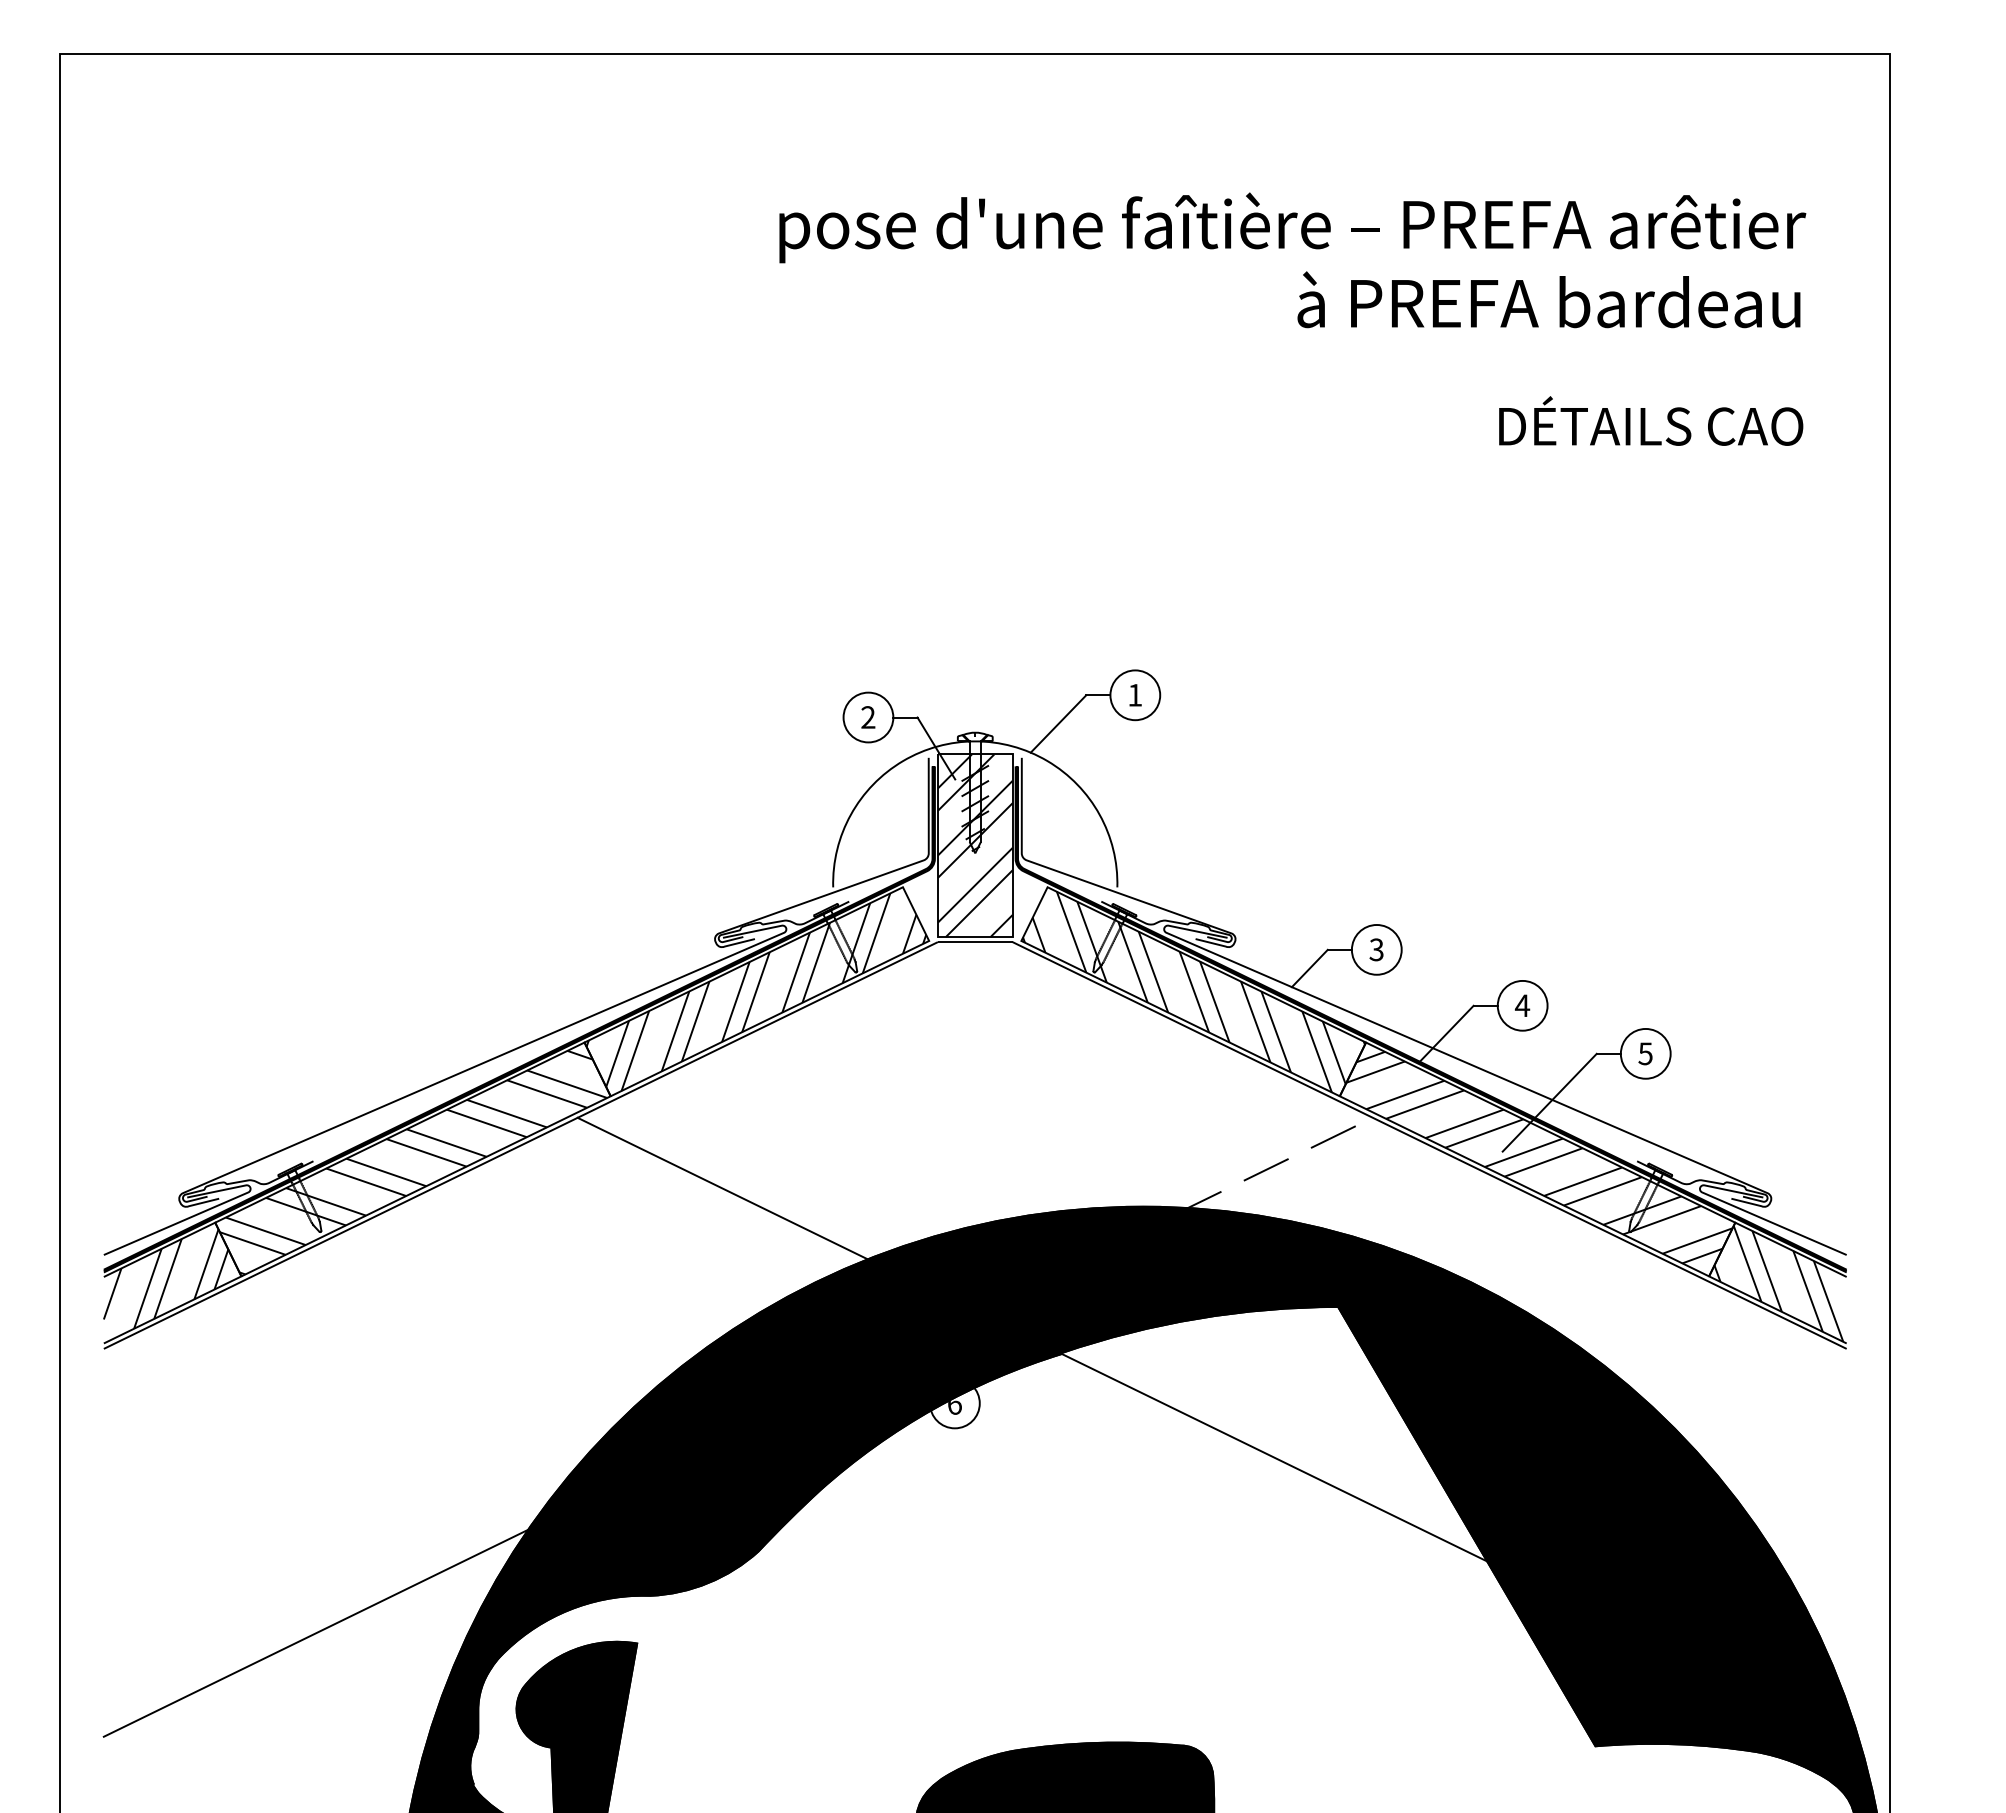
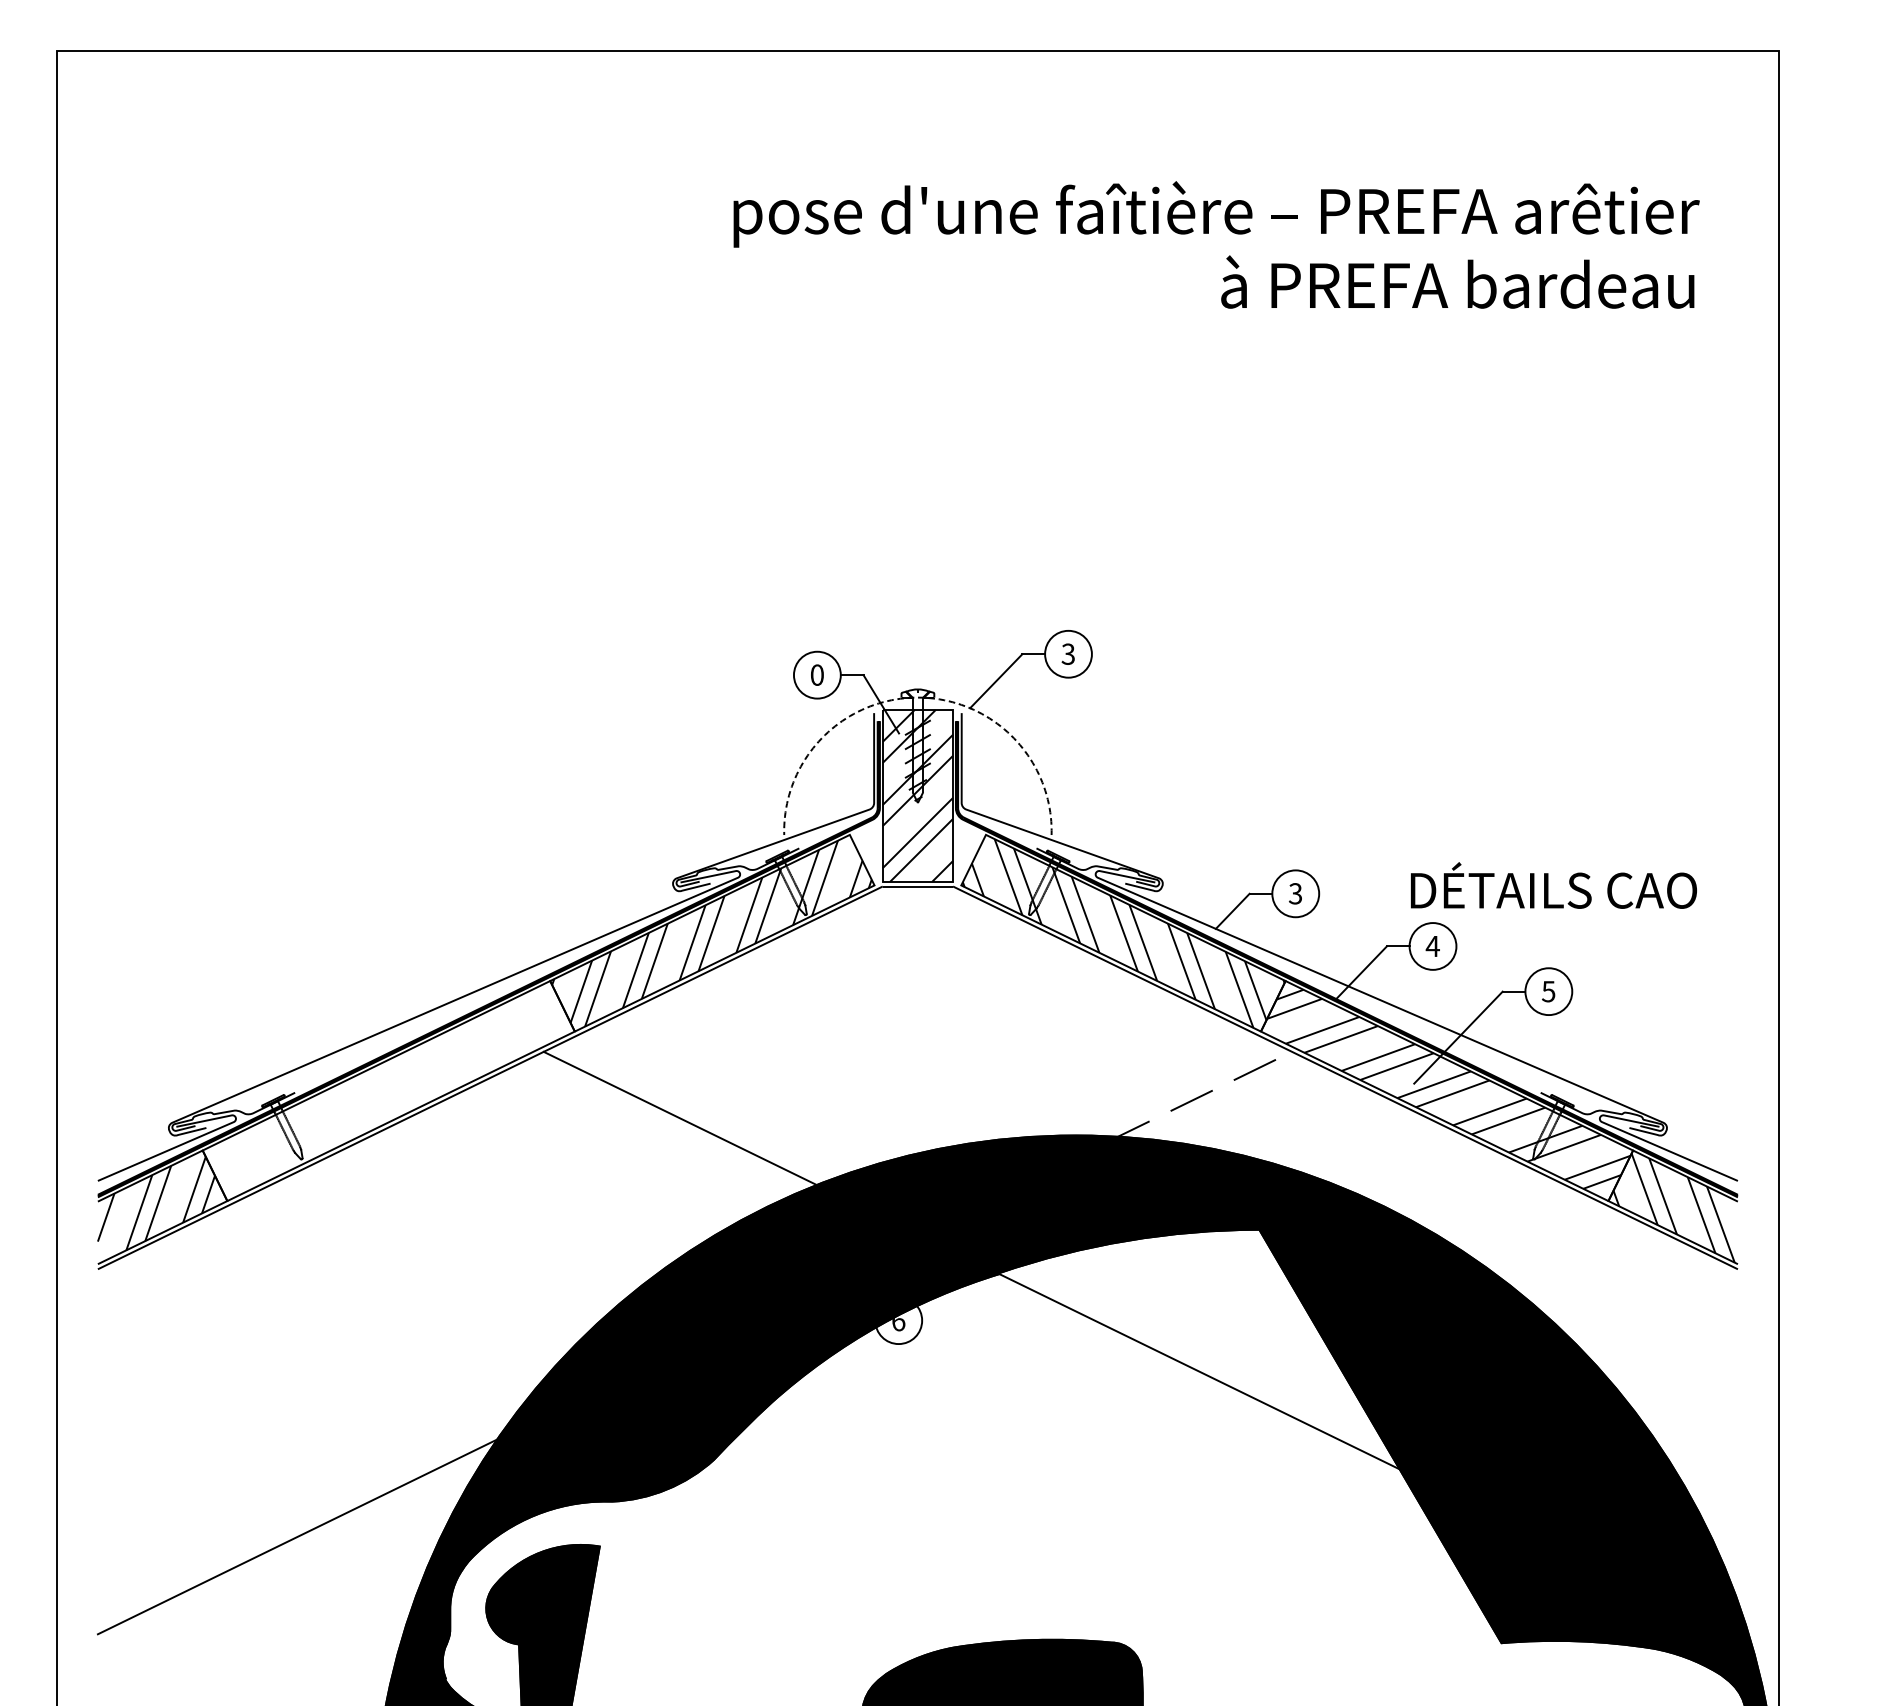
text: (1651, 420) -> (1554, 884), moved
text: (1134, 694) -> (1067, 653), 1 -> 3
text: (868, 717) -> (817, 675), 2 -> 0
arc: (975, 741) -> (918, 697), solid -> dashed
hatch: (413, 1162) -> (389, 1093), removed

